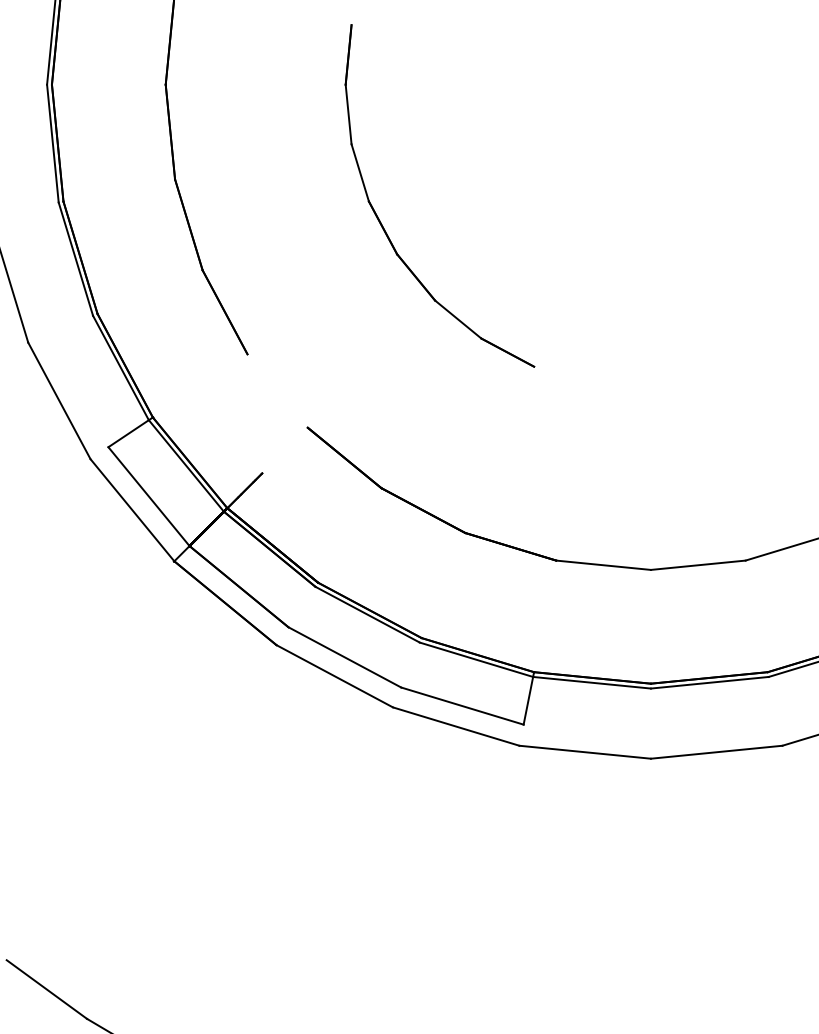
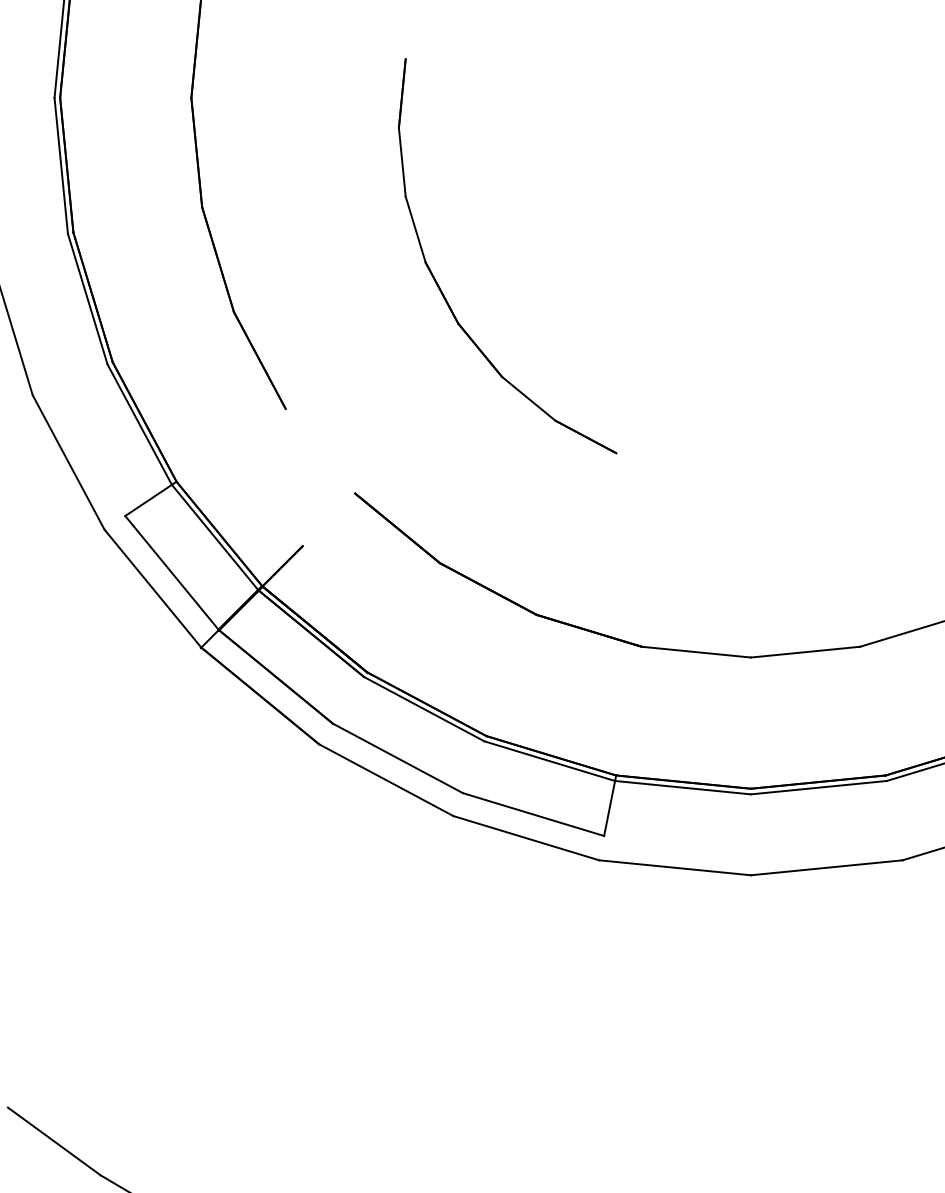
part: (382, 224) -> (441, 289), moved

